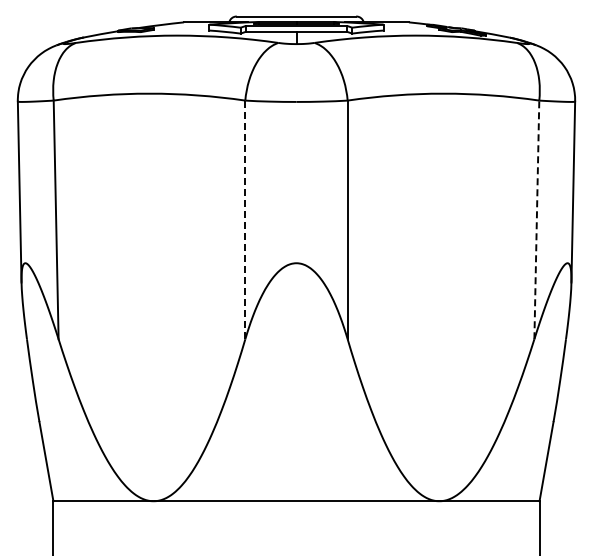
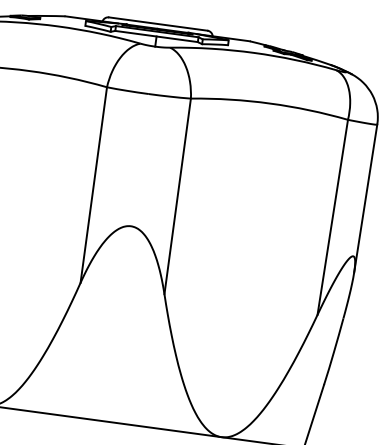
line: (245, 219) -> (93, 184), dashed -> solid
line: (536, 219) -> (332, 217), dashed -> solid

